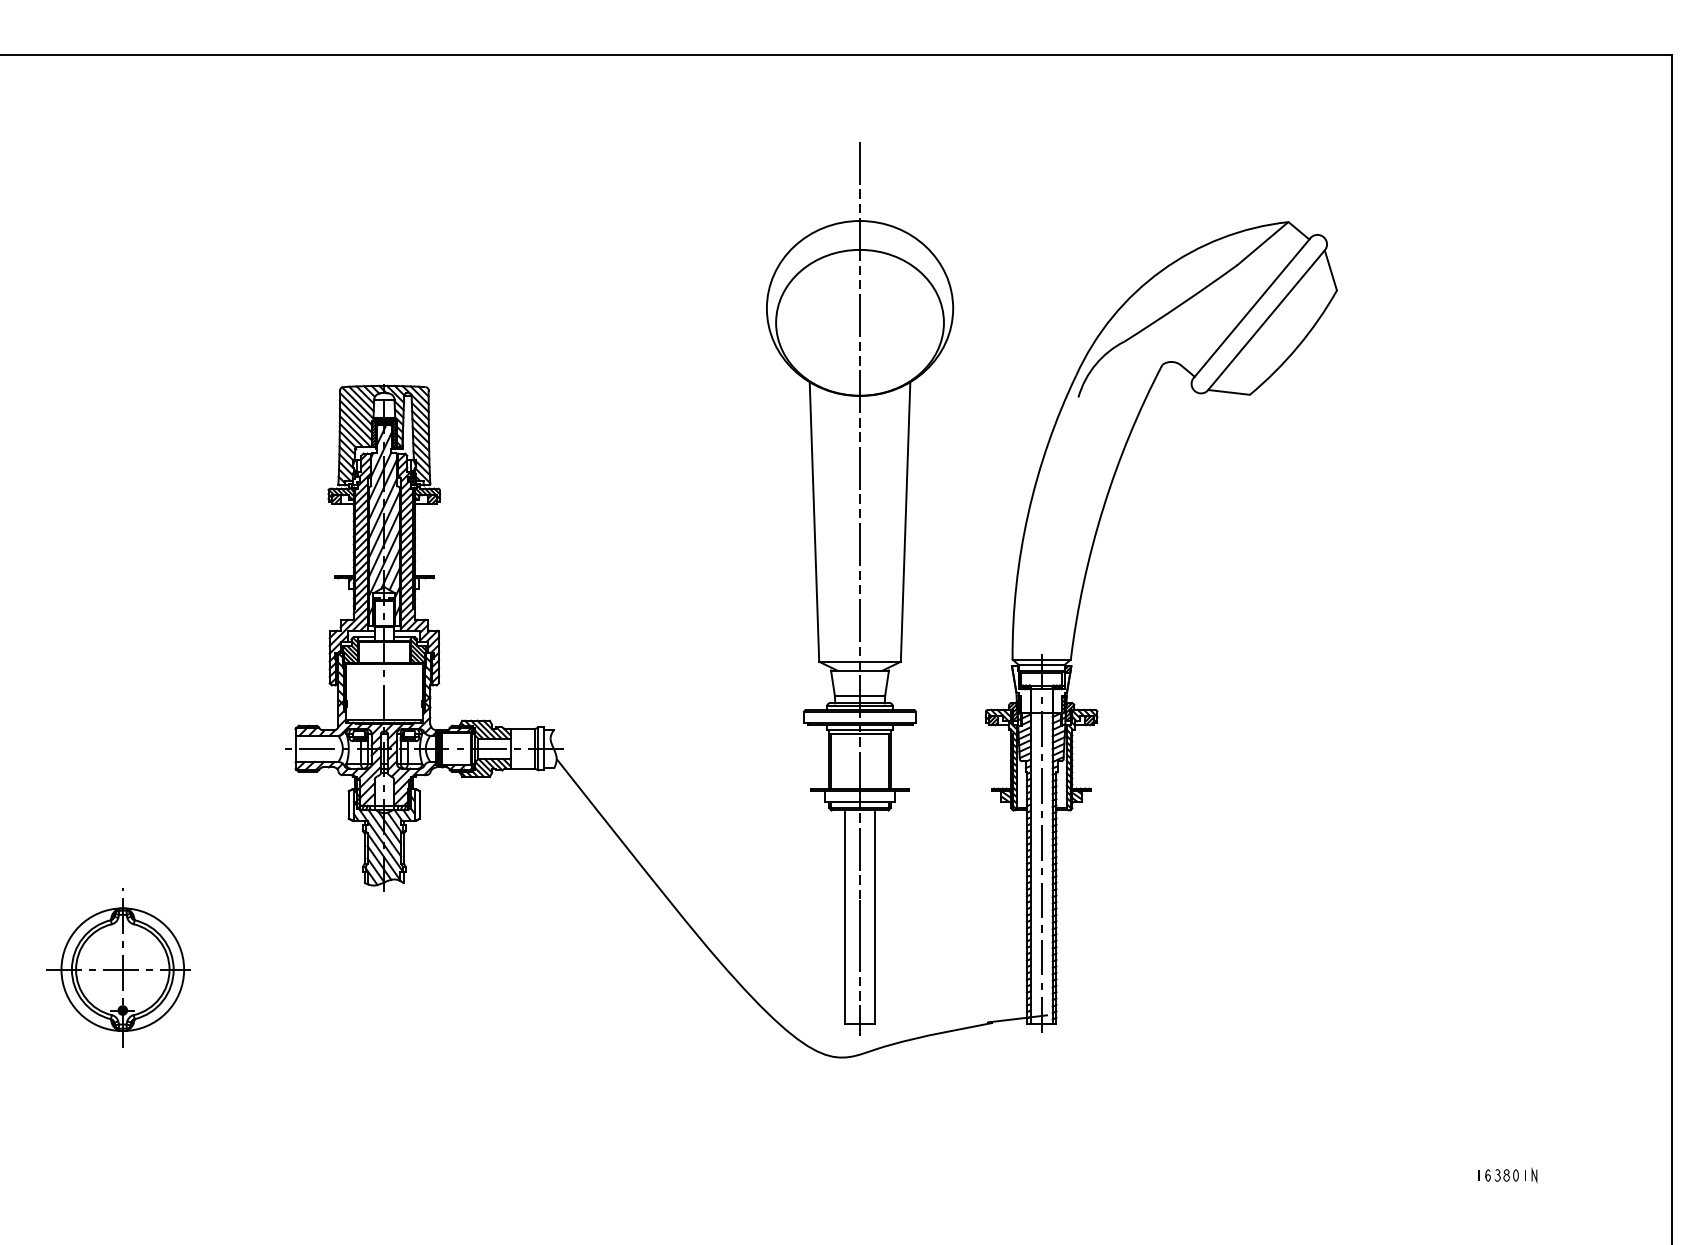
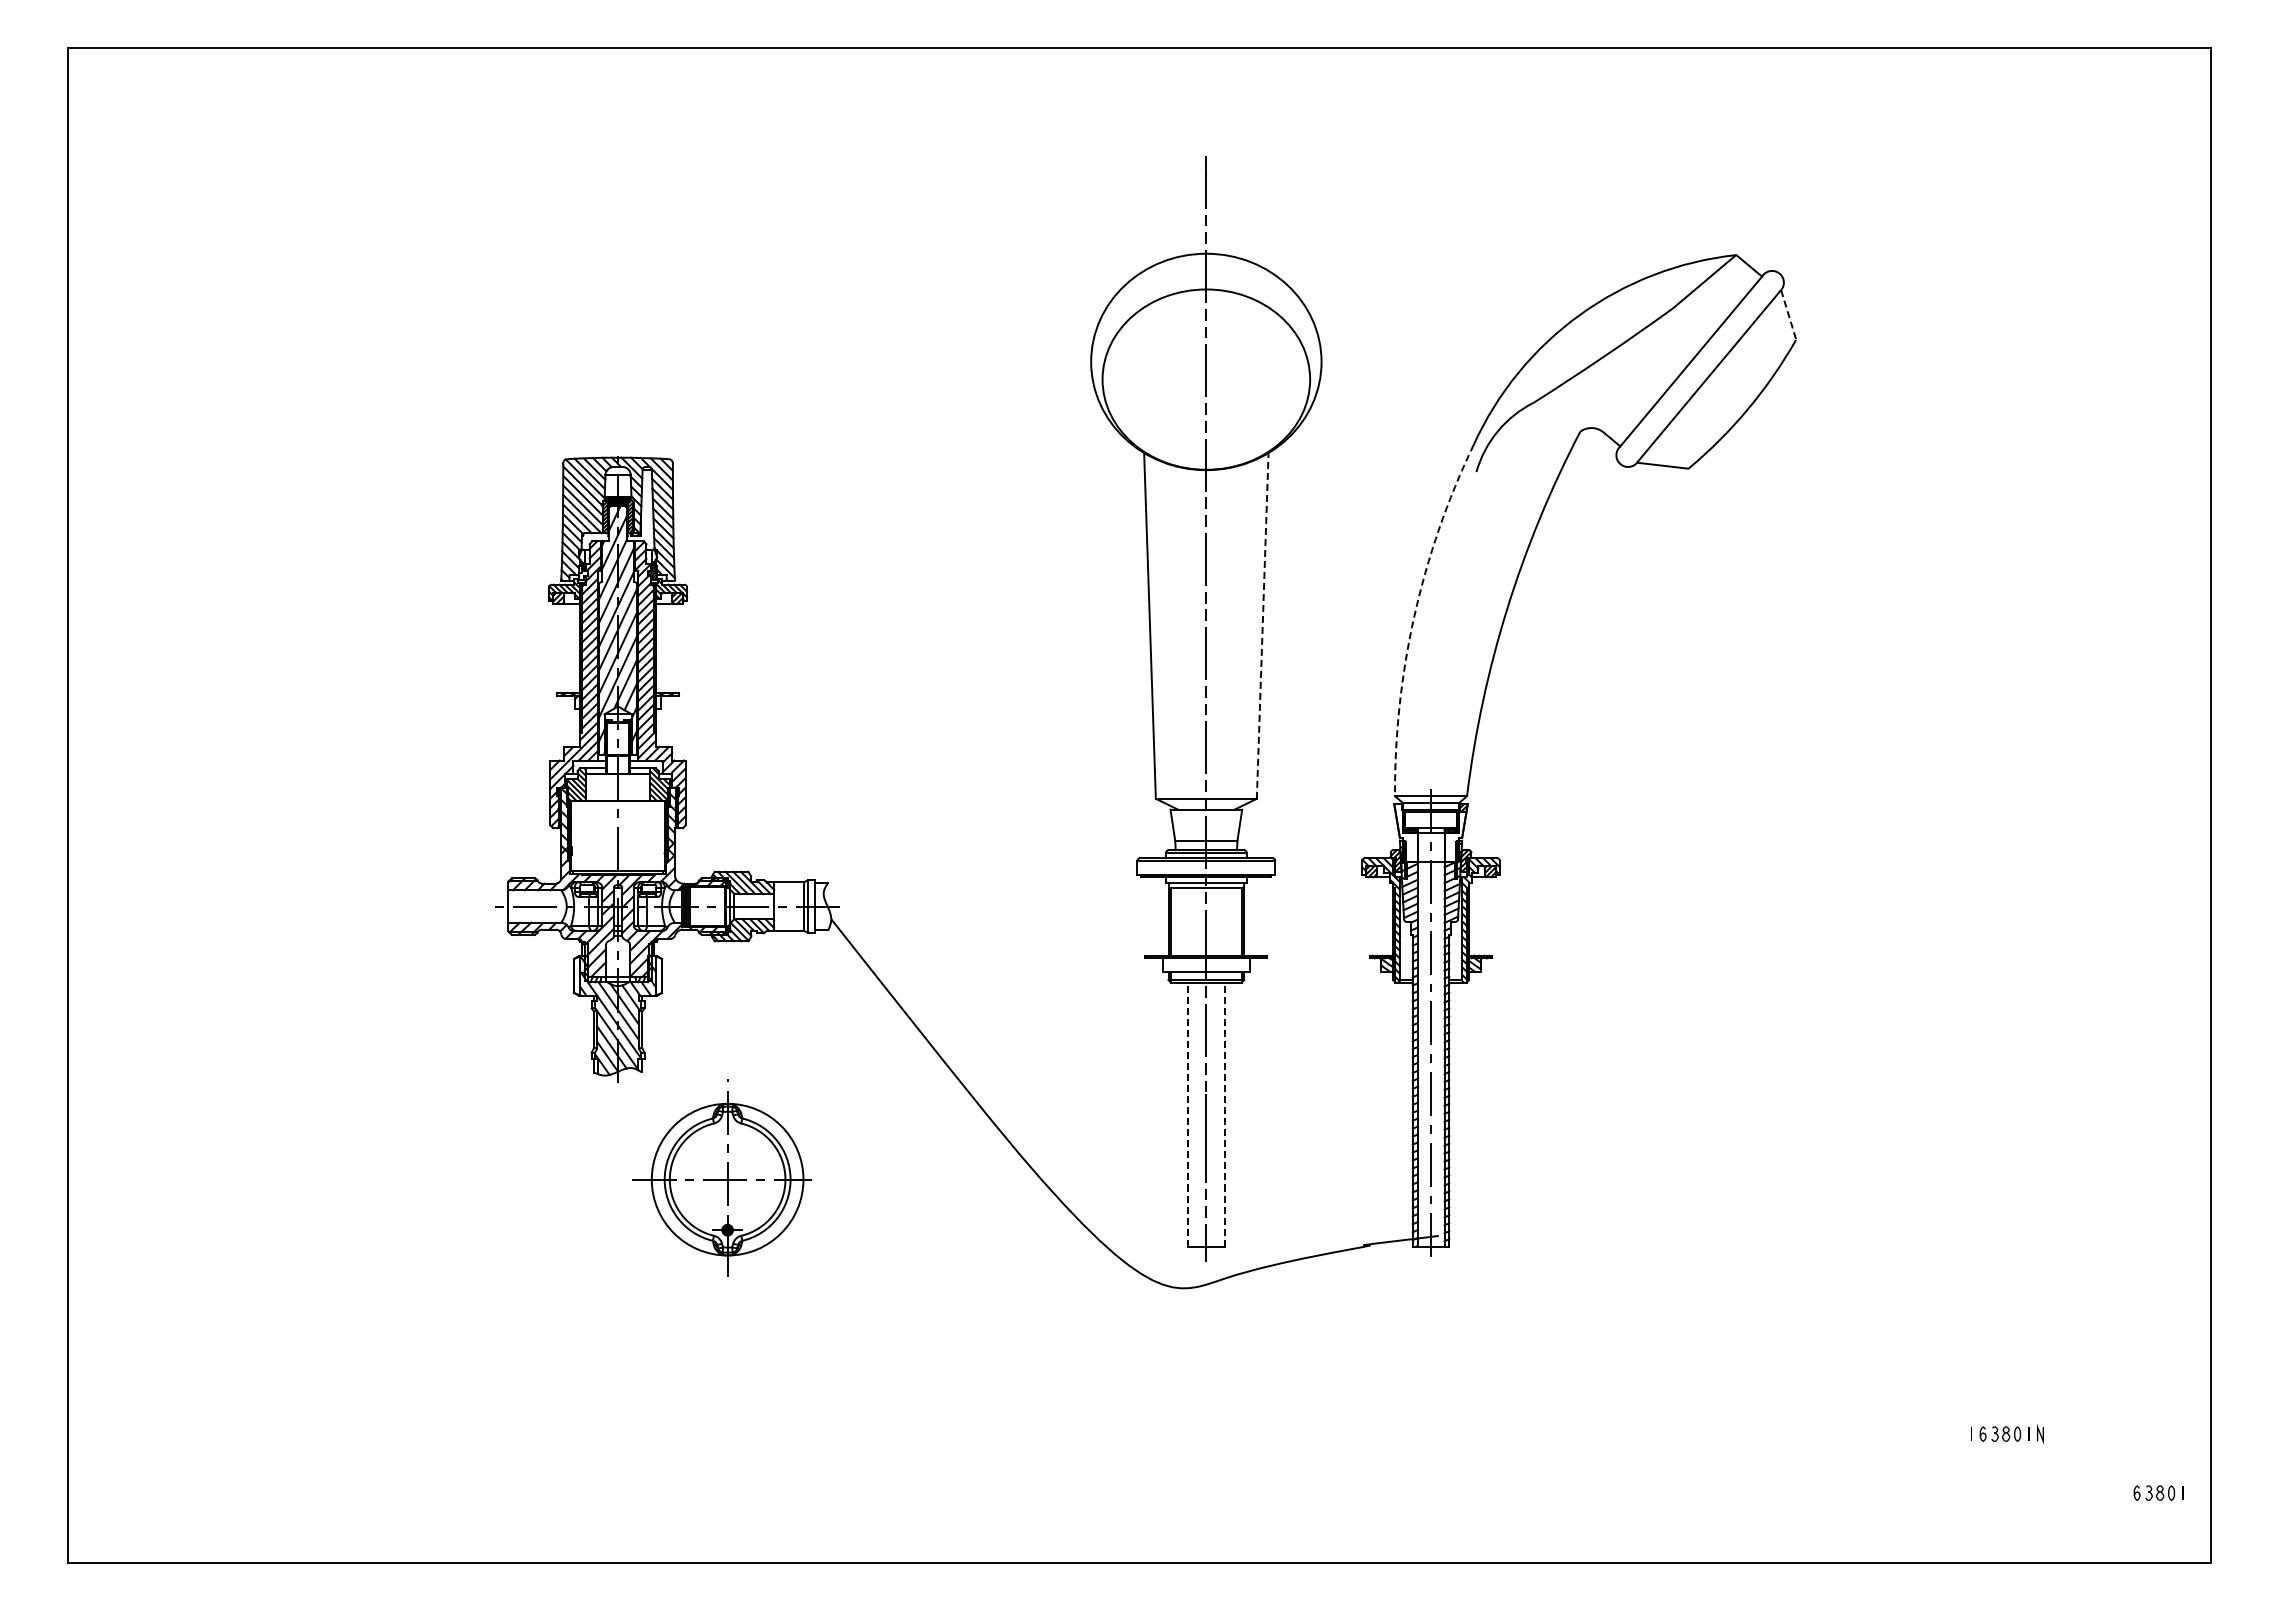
line: (1330, 270) -> (1788, 314), solid -> dashed
arc: (1028, 514) -> (1414, 616), solid -> dashed
line: (905, 521) -> (1262, 625), solid -> dashed
line: (845, 917) -> (1188, 1114), solid -> dashed
line: (874, 917) -> (1224, 1114), solid -> dashed
part: (117, 967) -> (721, 1177), moved
part: (1629, 1222) -> (2158, 1492), added

